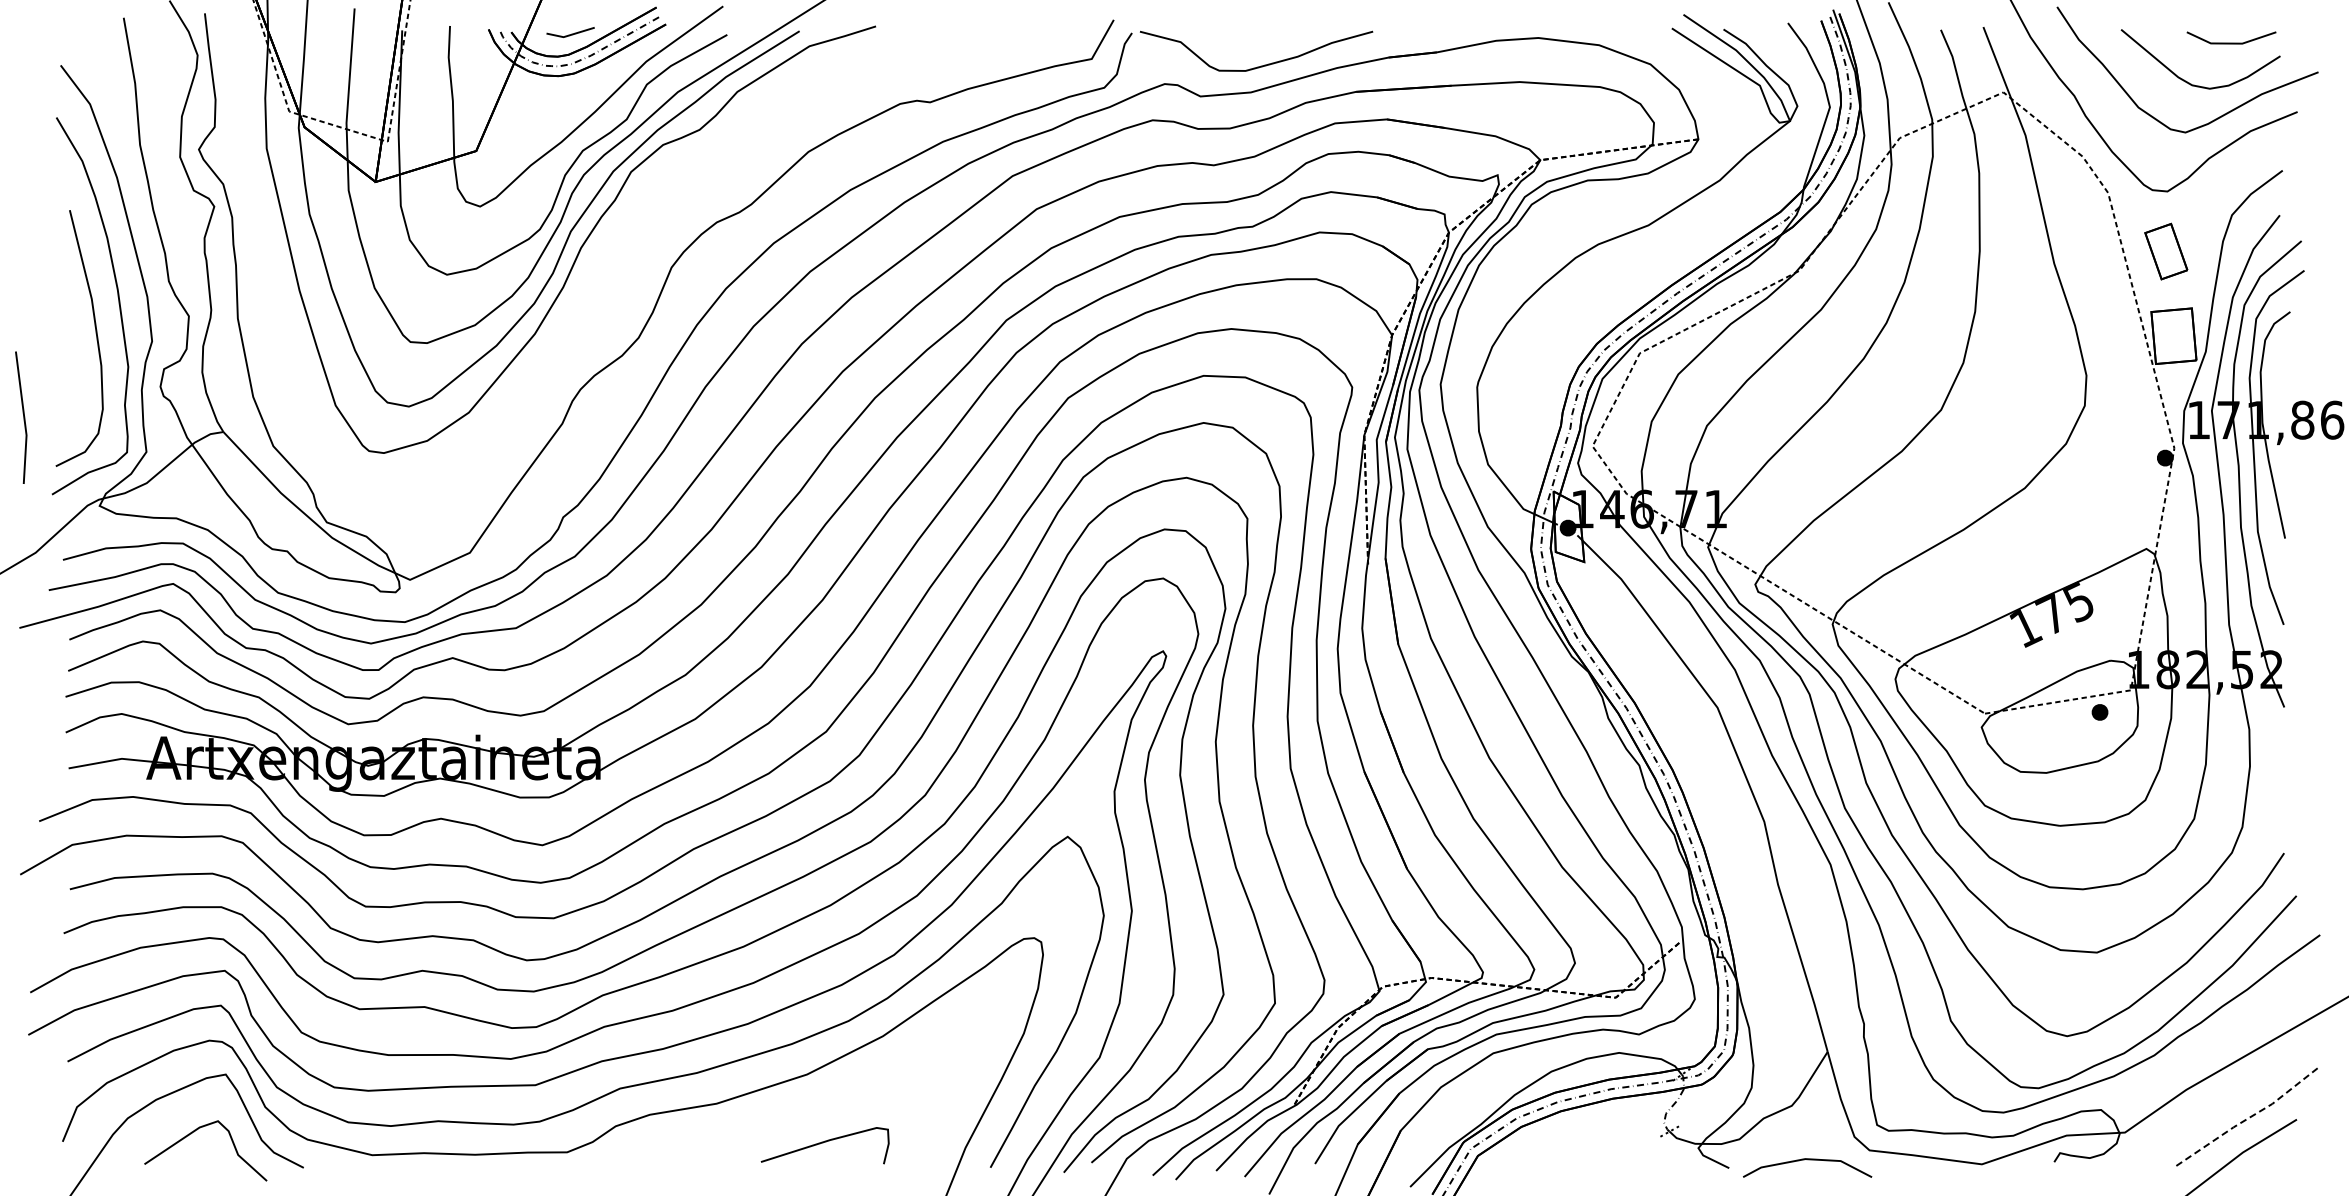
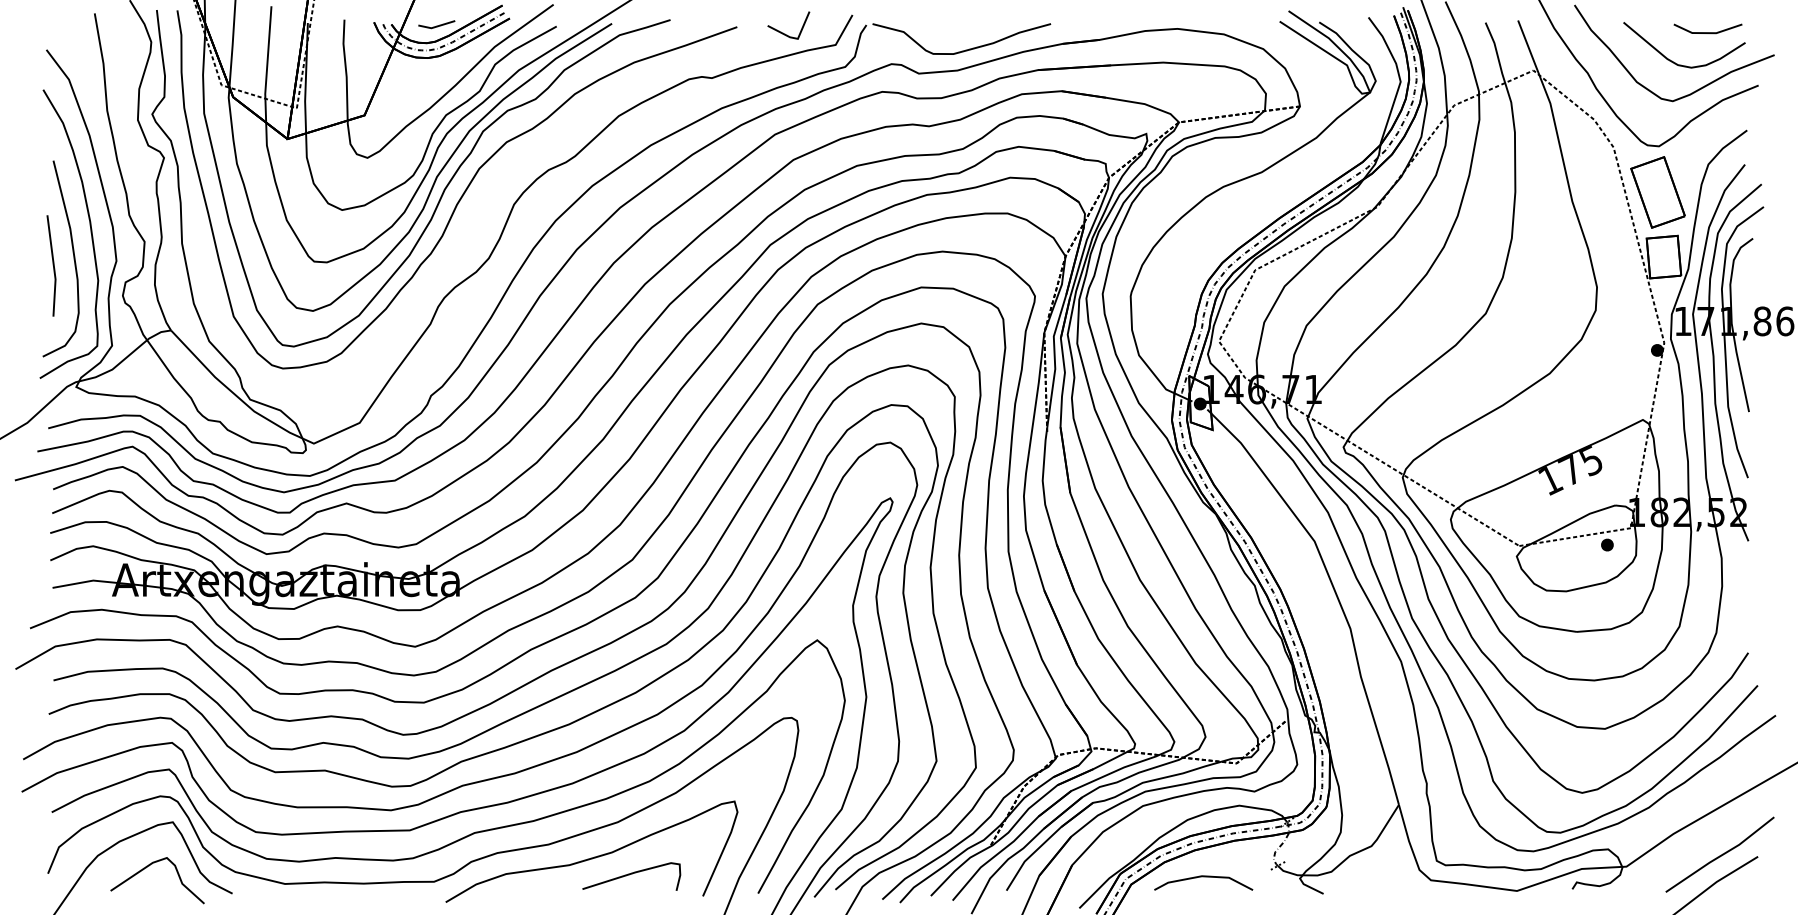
line: (1025, 44) -> (784, 33), added
part: (2166, 251) -> (1658, 192), size x1.67
curve: (604, 253) -> (462, 193), added
line: (23, 417) -> (53, 265), moved
line: (2248, 1118) -> (1721, 855), dashed -> solid
curve: (773, 1120) -> (592, 857), added
line: (1807, 1160) -> (1203, 877), moved

